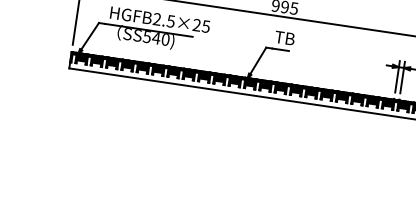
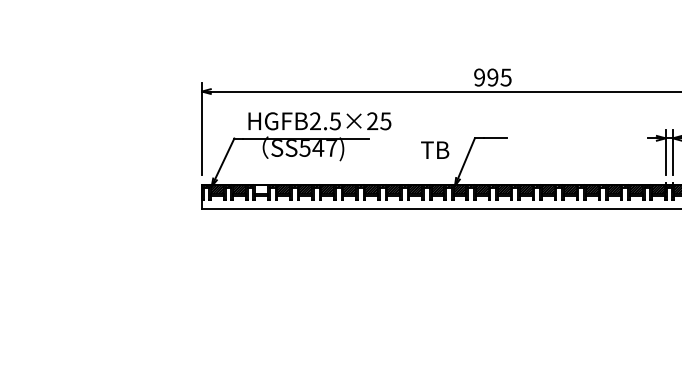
text: (285, 37) -> (435, 149), moved
text: (165, 39) -> (331, 148), SS540) -> SS547)
hatch: (112, 61) -> (261, 189), removed

